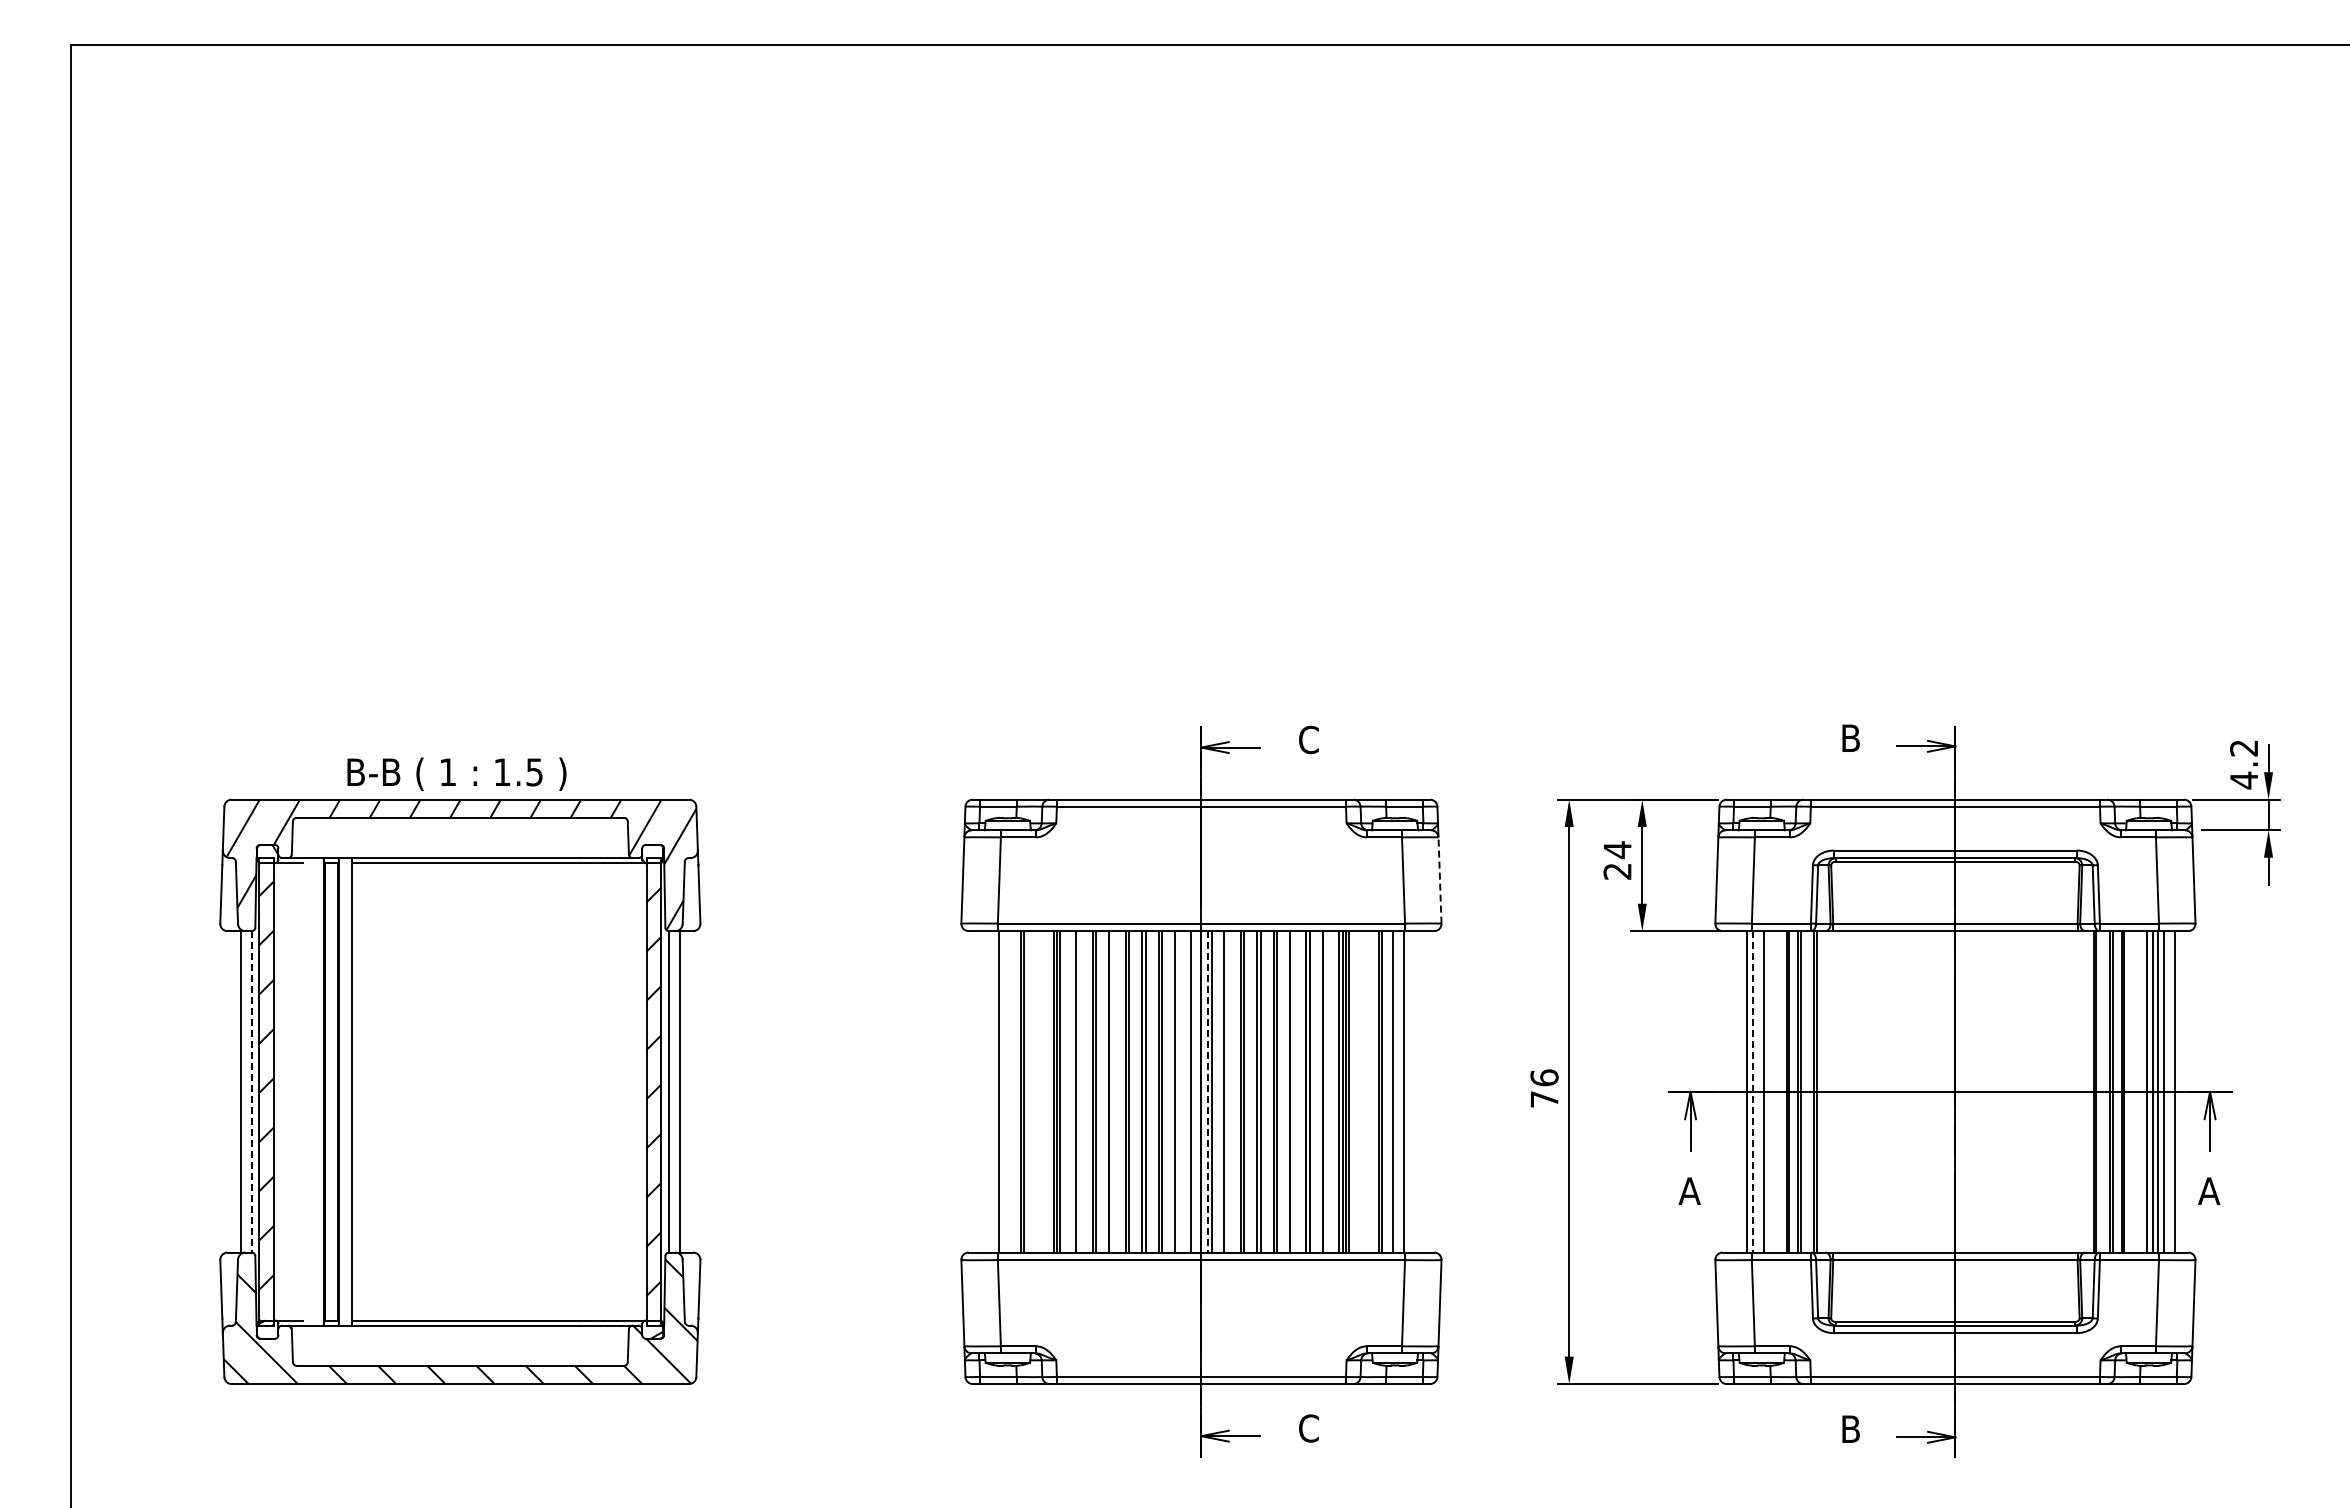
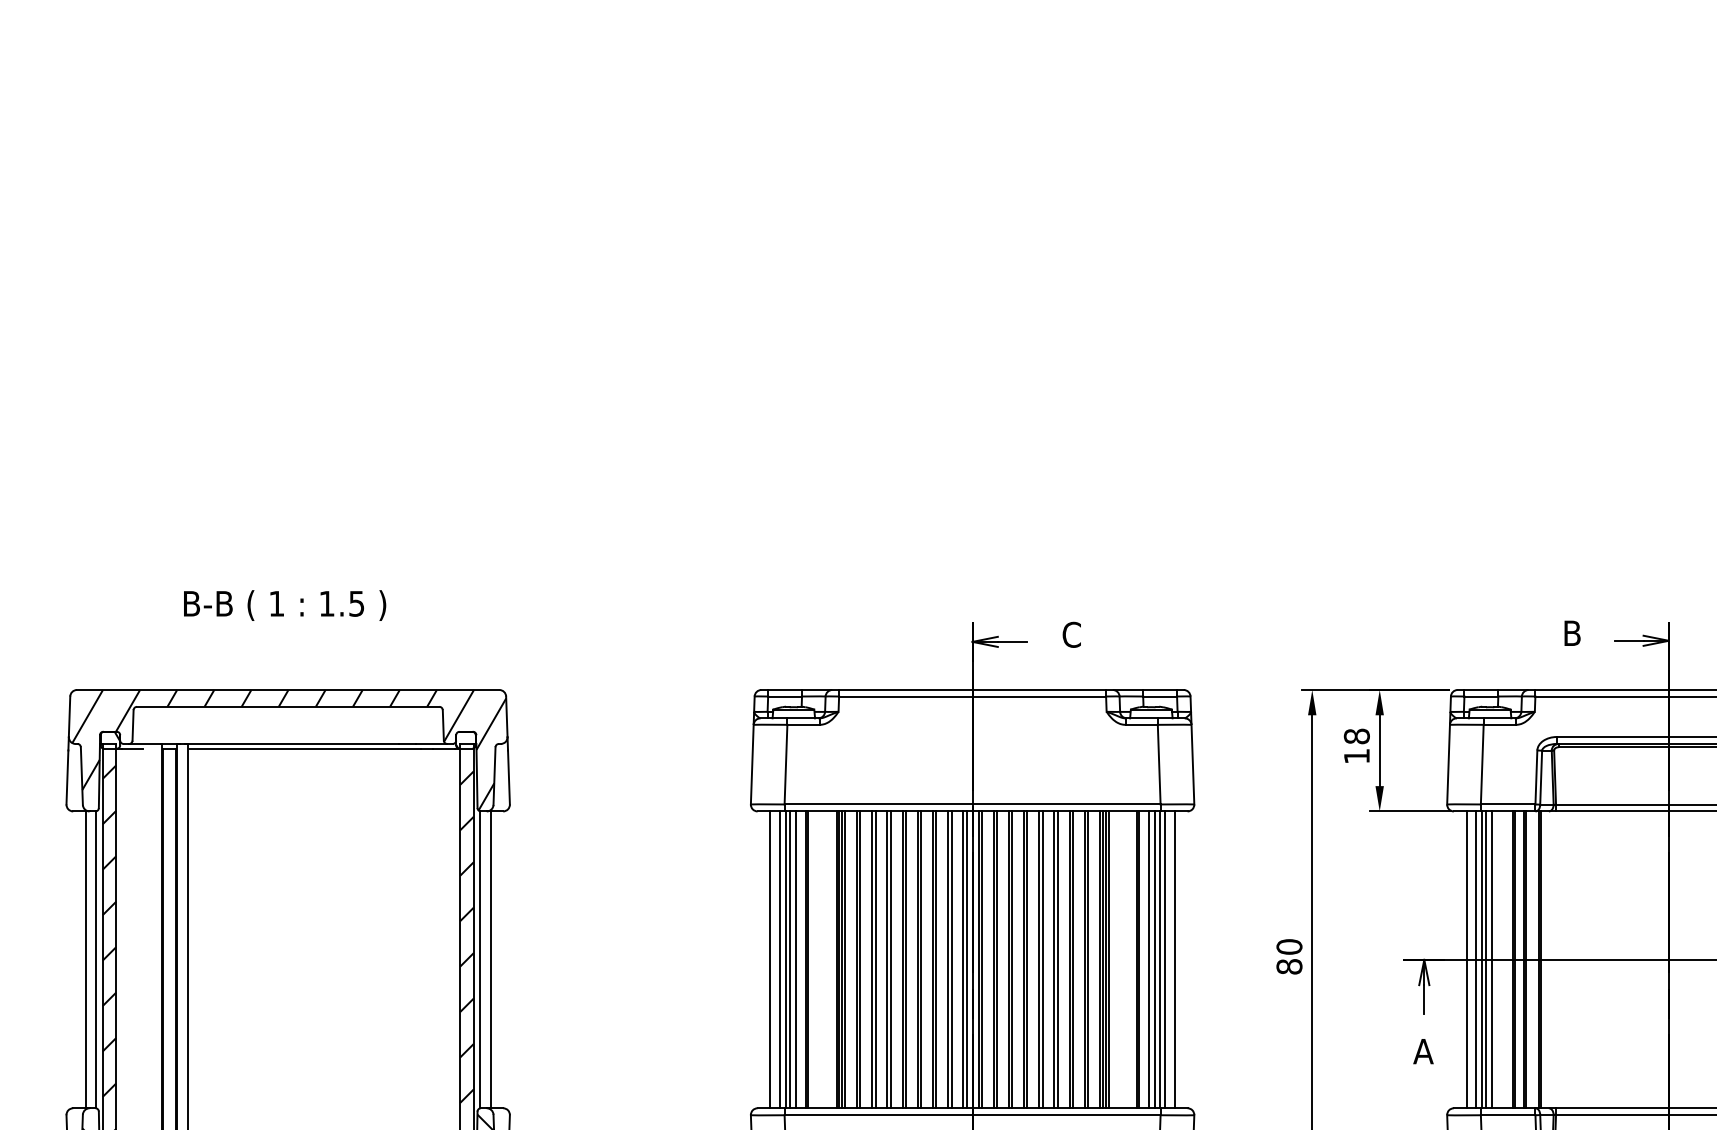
text: (456, 773) -> (284, 604), moved
text: (1617, 860) -> (1356, 746), 24 -> 18
line: (1440, 879) -> (1193, 763), dashed -> solid
text: (1544, 1088) -> (1289, 956), 76 -> 80
line: (252, 1091) -> (96, 959), dashed -> solid
line: (982, 1091) -> (770, 959), added
line: (993, 1091) -> (780, 959), added
line: (1003, 1091) -> (789, 959), added
line: (1010, 1091) -> (796, 959), added
line: (1063, 1091) -> (845, 959), added
line: (1080, 1091) -> (860, 959), added
line: (1112, 1091) -> (890, 959), added
line: (1178, 1091) -> (951, 959), added
line: (1195, 1091) -> (967, 959), added
line: (1207, 1091) -> (978, 959), dashed -> solid
line: (1227, 1091) -> (996, 959), added
line: (1293, 1091) -> (1057, 959), added
line: (1326, 1091) -> (1088, 959), added
line: (1399, 1091) -> (1155, 959), added
line: (1409, 1091) -> (1164, 959), added
line: (1420, 1091) -> (1174, 959), added
line: (1736, 1091) -> (1466, 959), added
line: (1752, 1091) -> (1481, 959), dashed -> solid
line: (1757, 1091) -> (1486, 959), added

